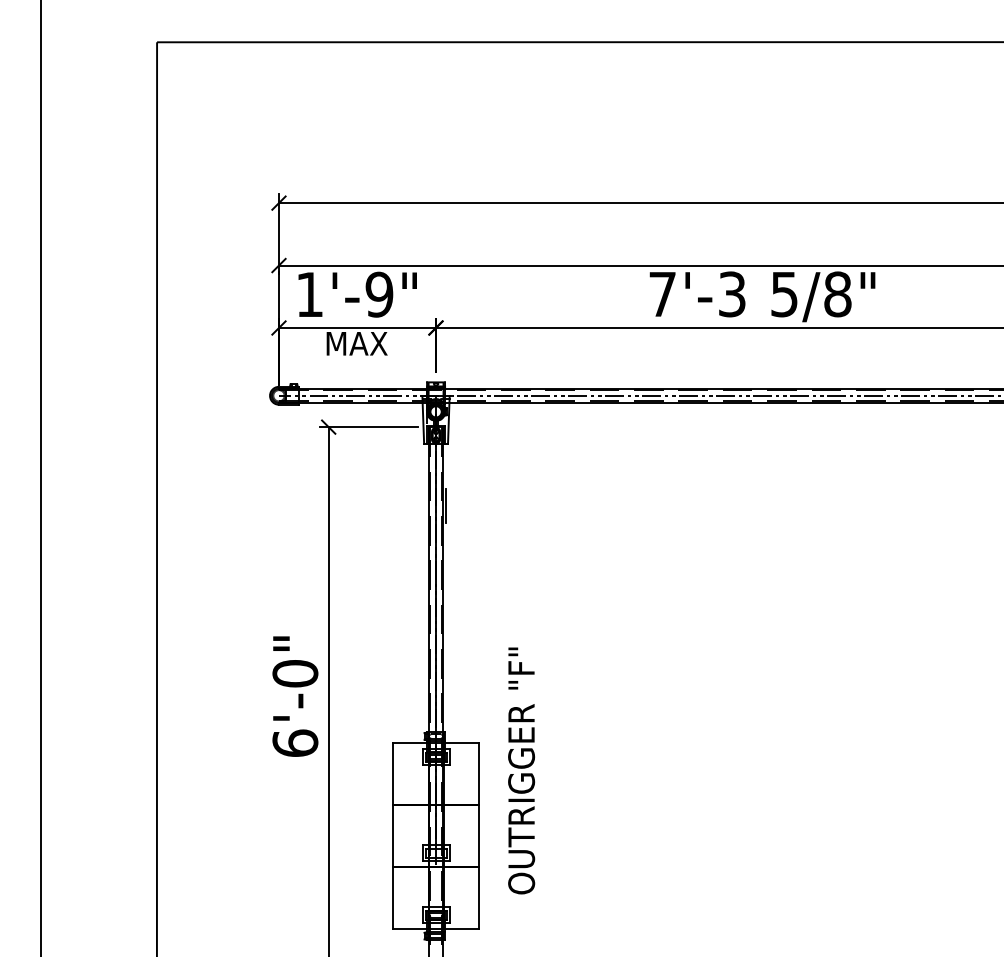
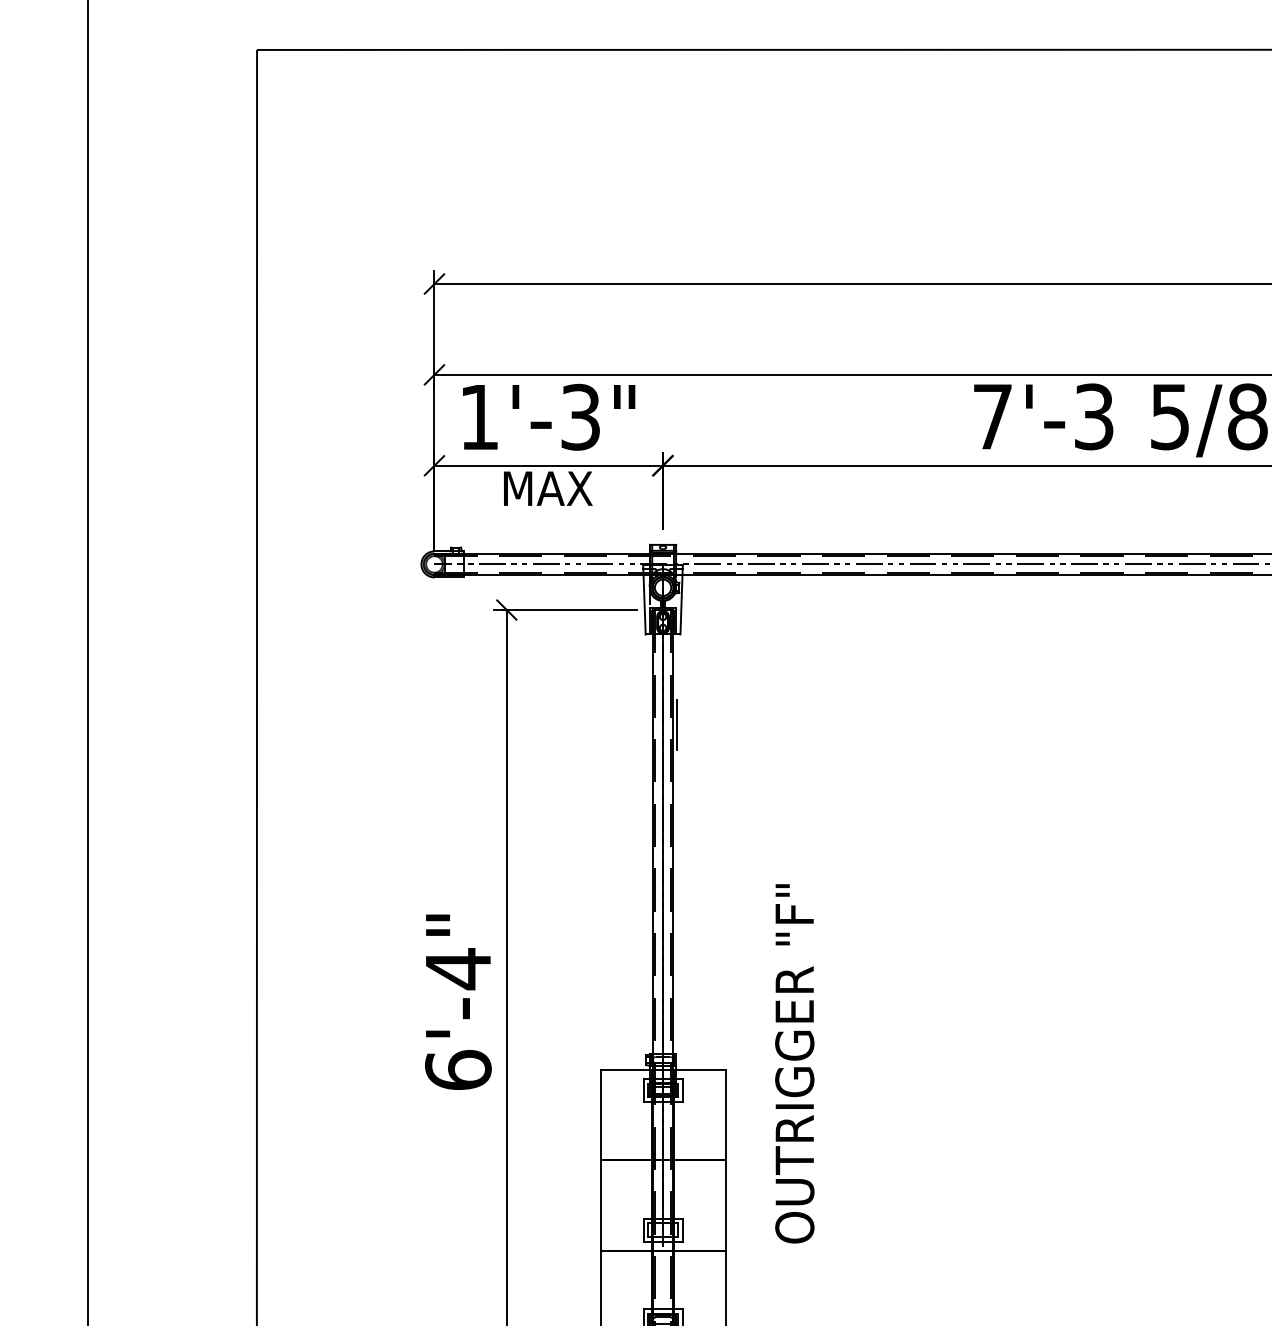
text: (379, 294) -> (580, 416), 1'-9" -> 1'-3"
text: (295, 673) -> (458, 968), 6'-0" -> 6'-4"
text: (521, 770) -> (794, 1063), moved

